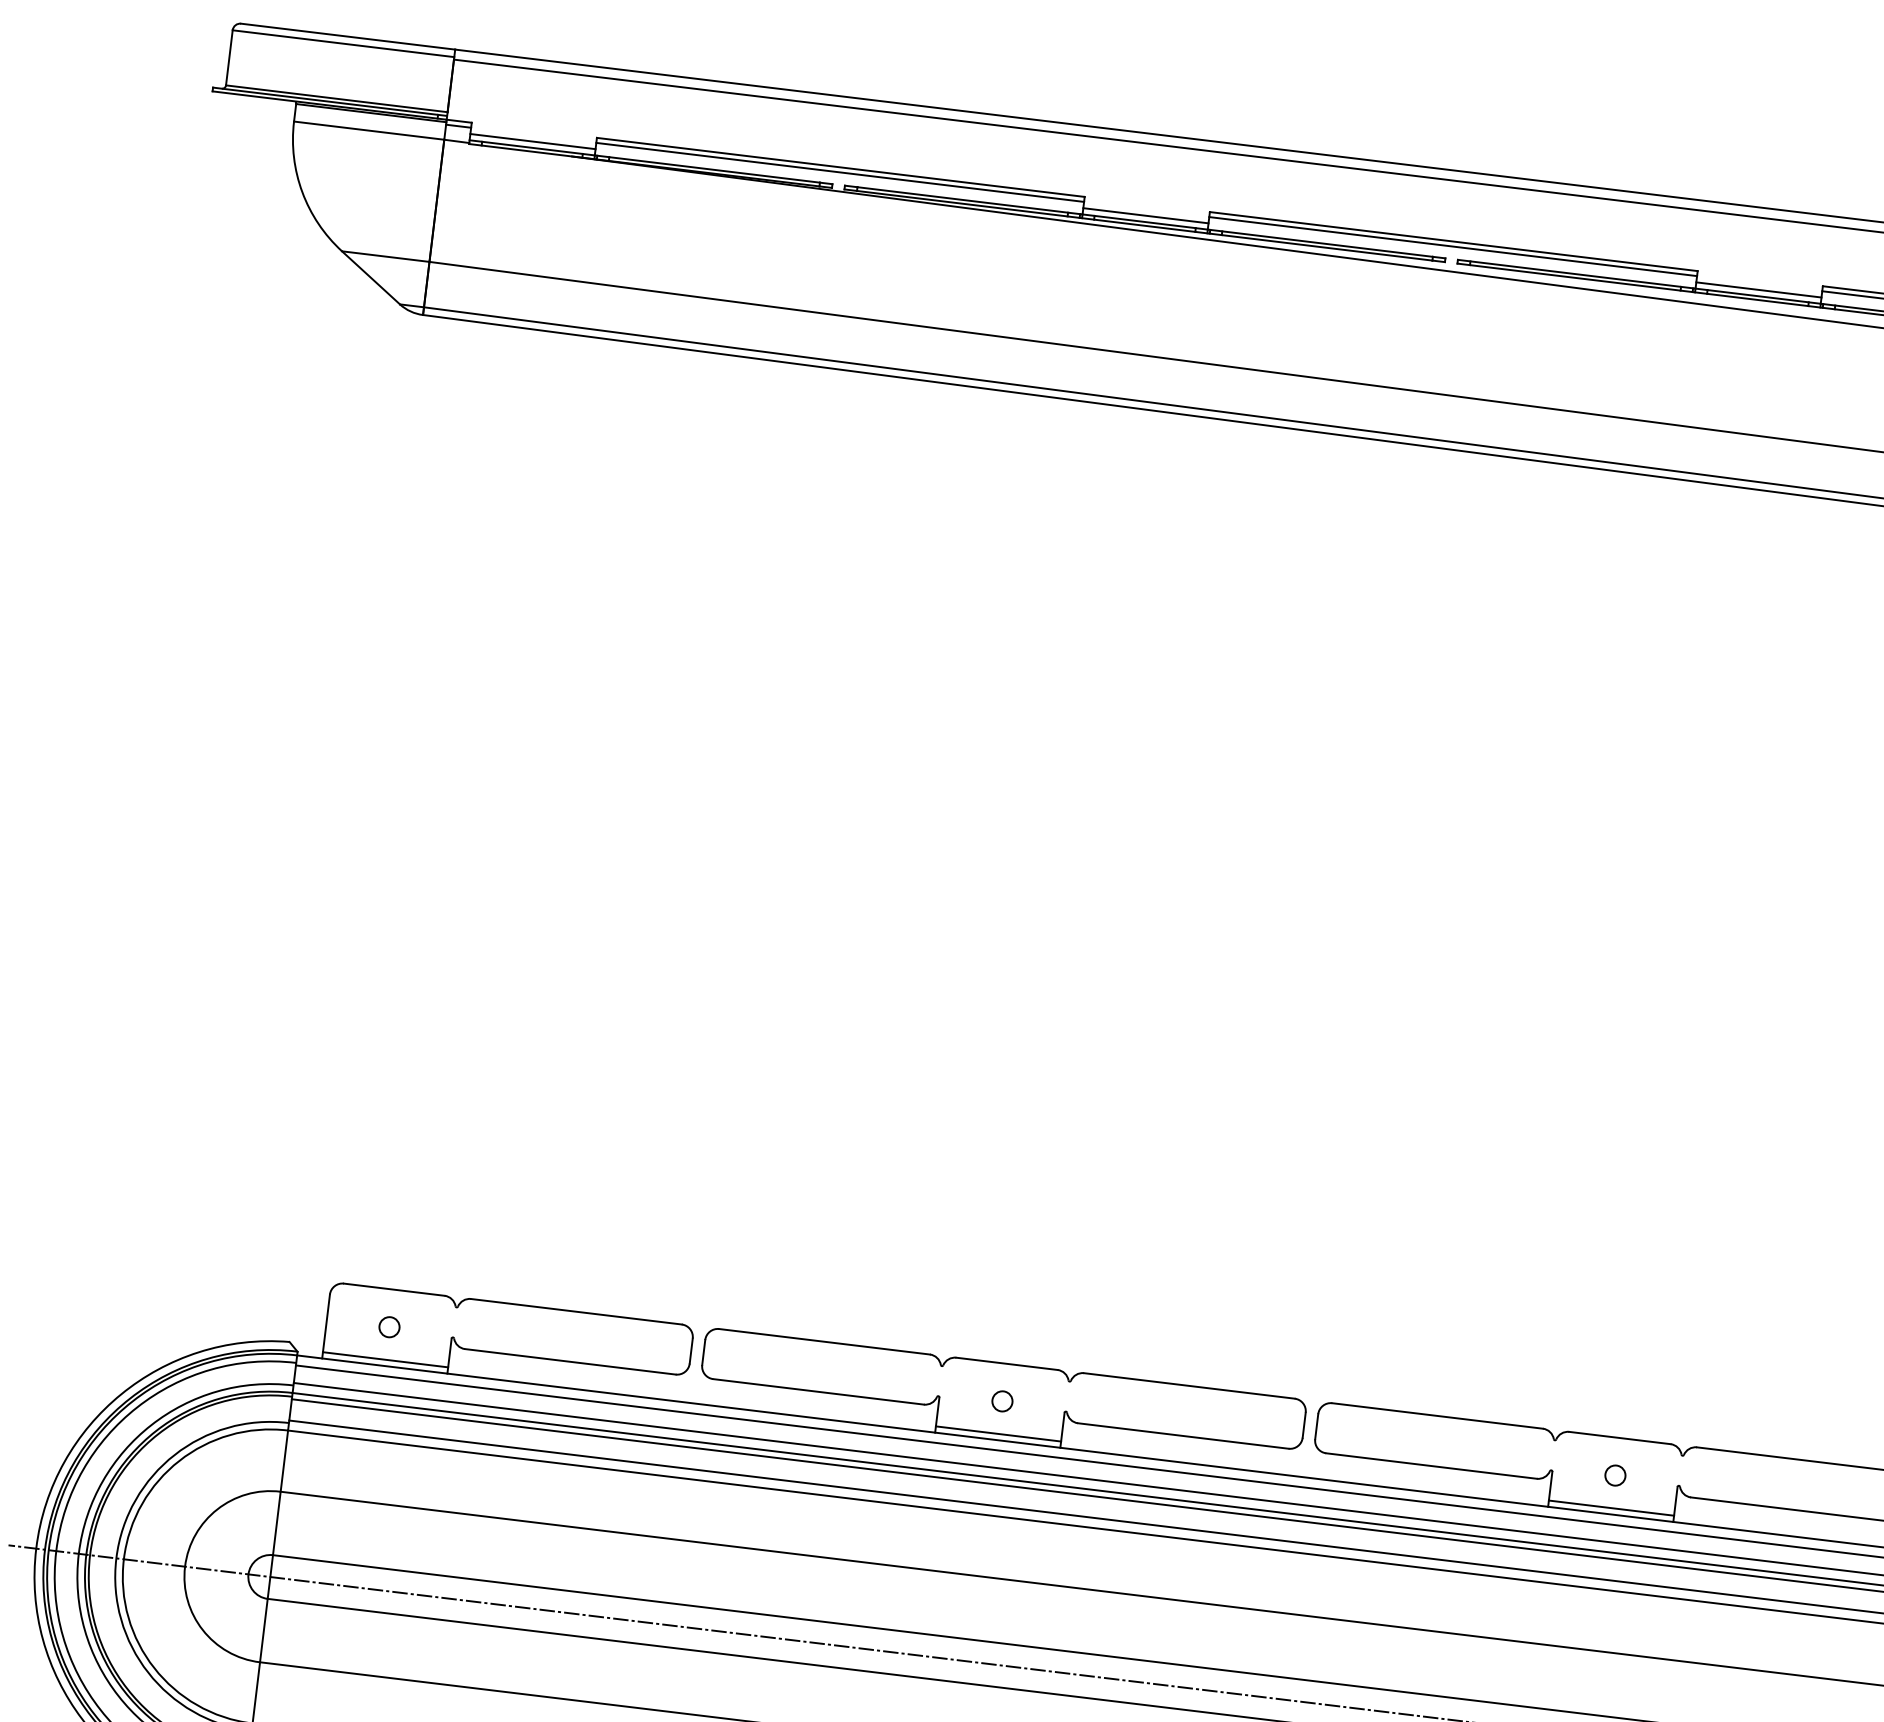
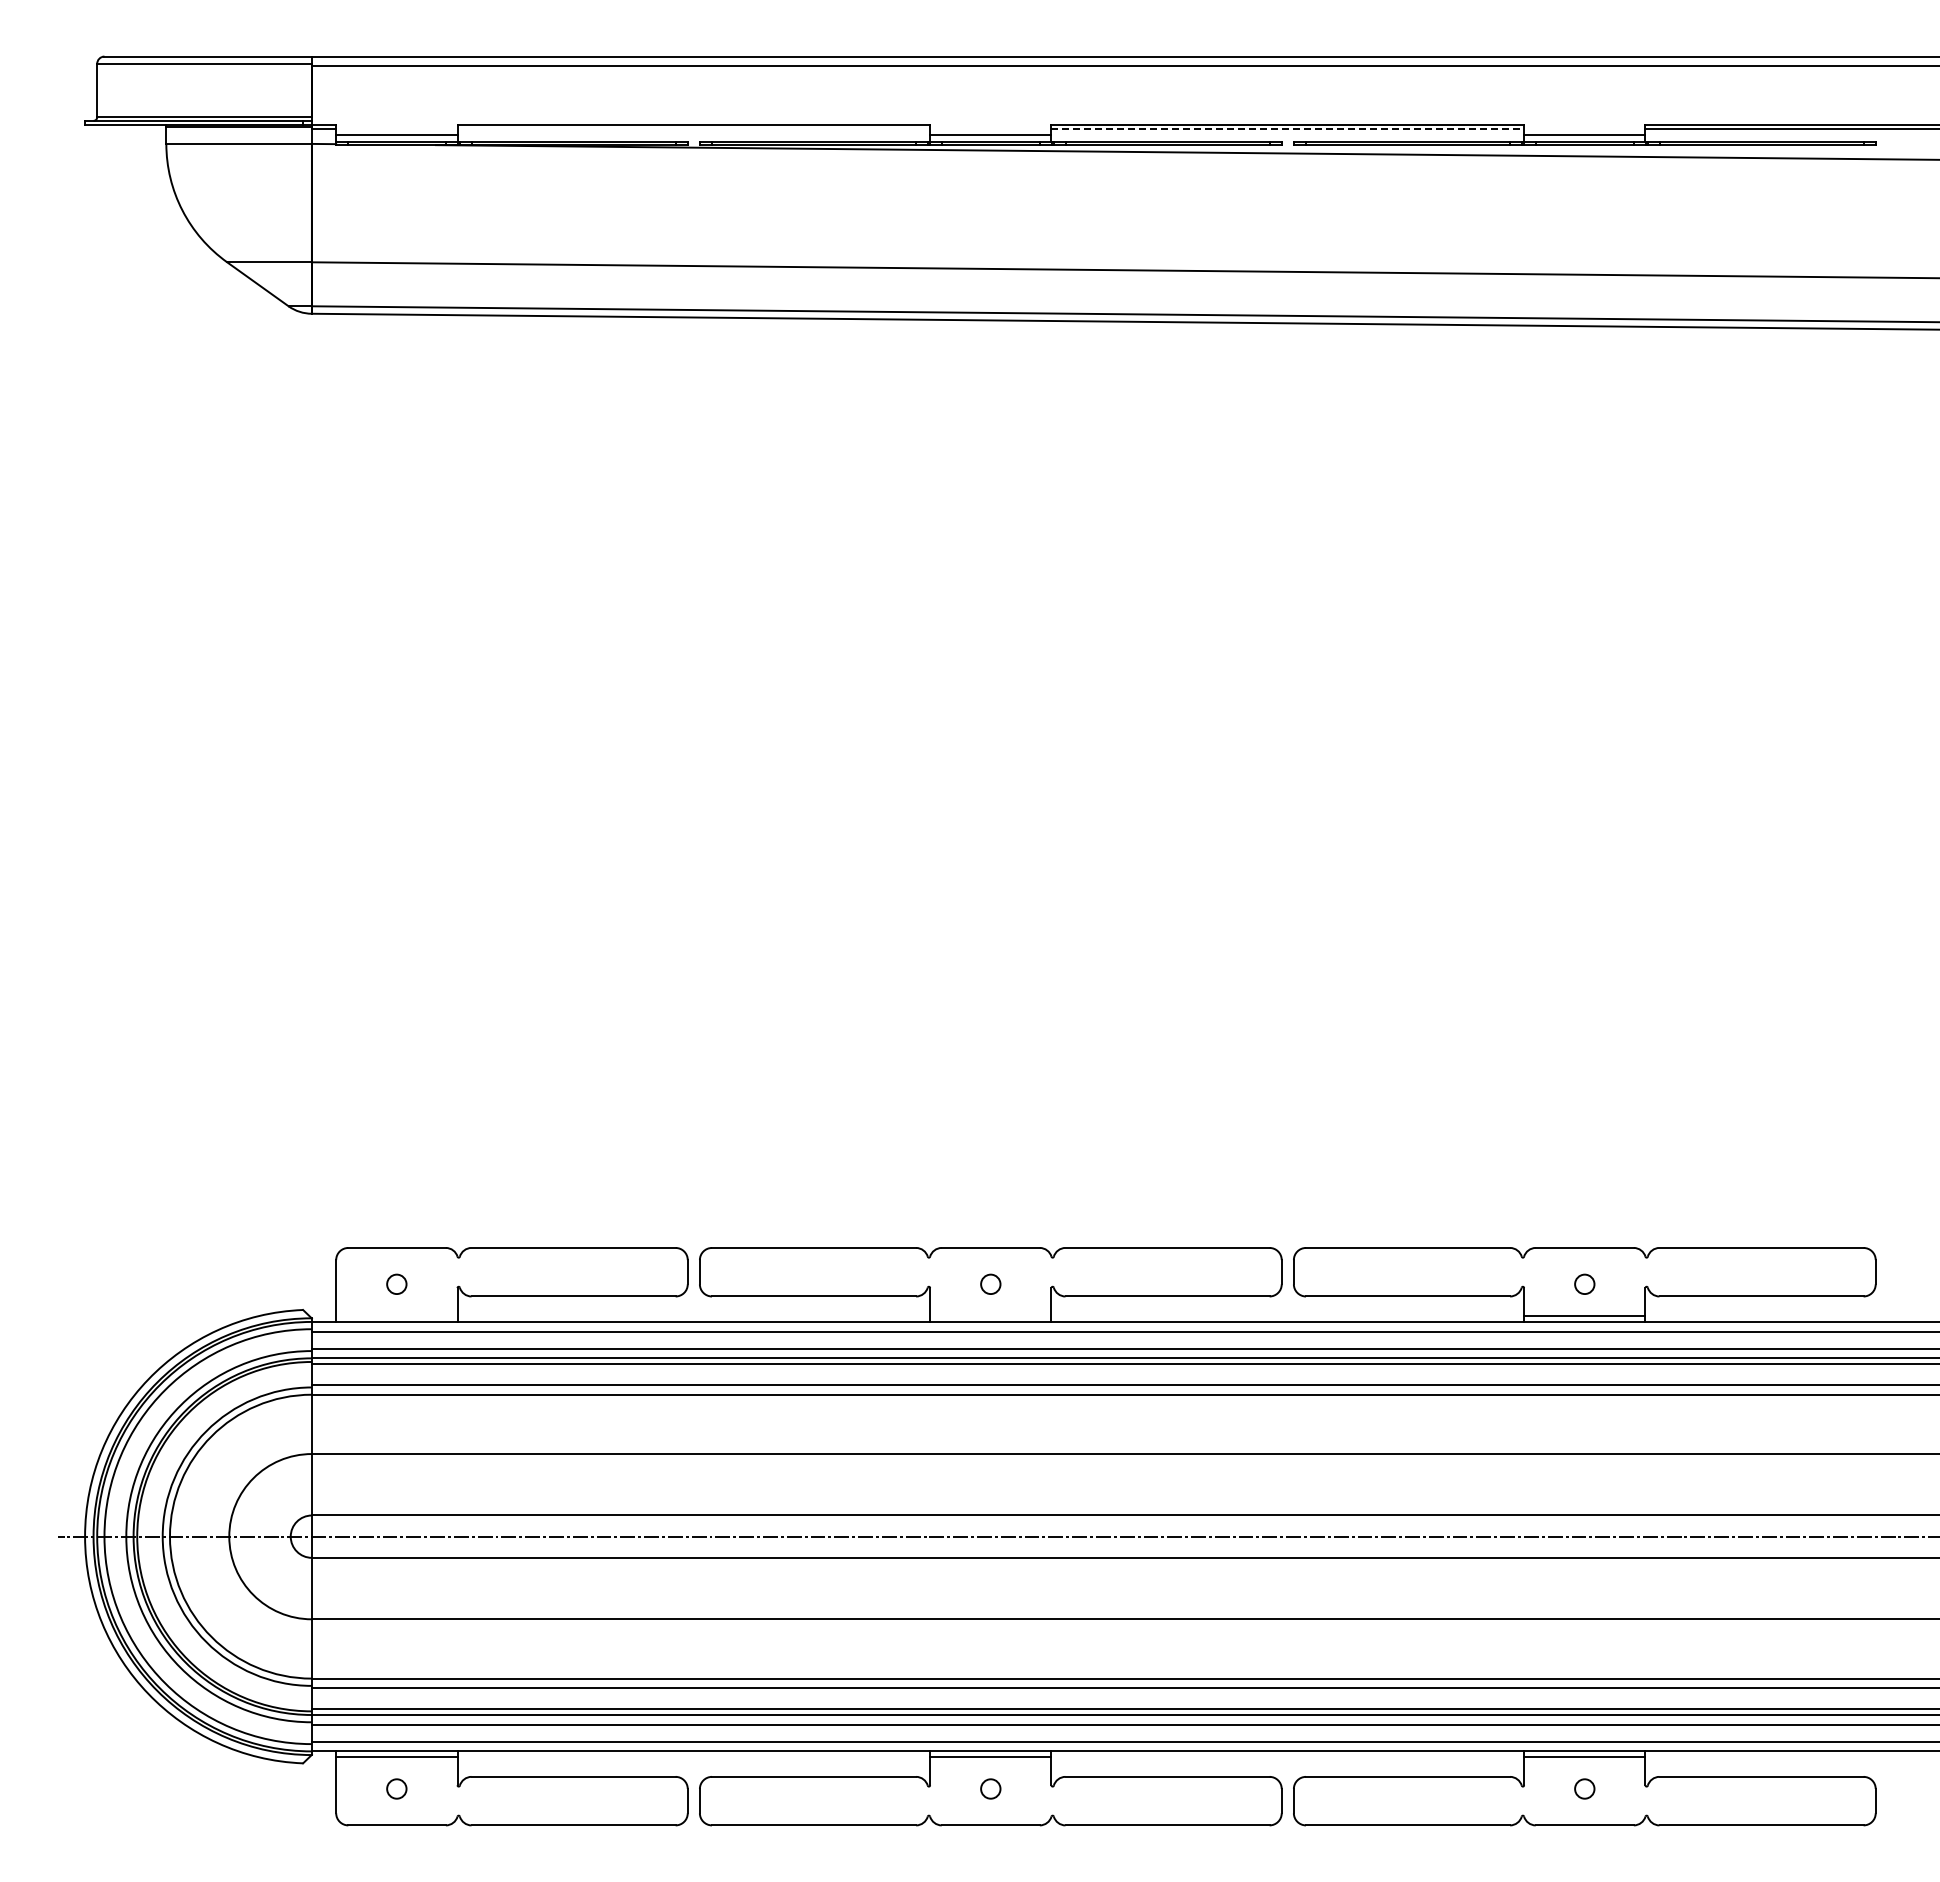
line: (839, 172) -> (693, 129), removed
line: (1453, 246) -> (1288, 129), solid -> dashed
line: (385, 1359) -> (396, 1315), removed
line: (998, 1433) -> (990, 1315), removed

